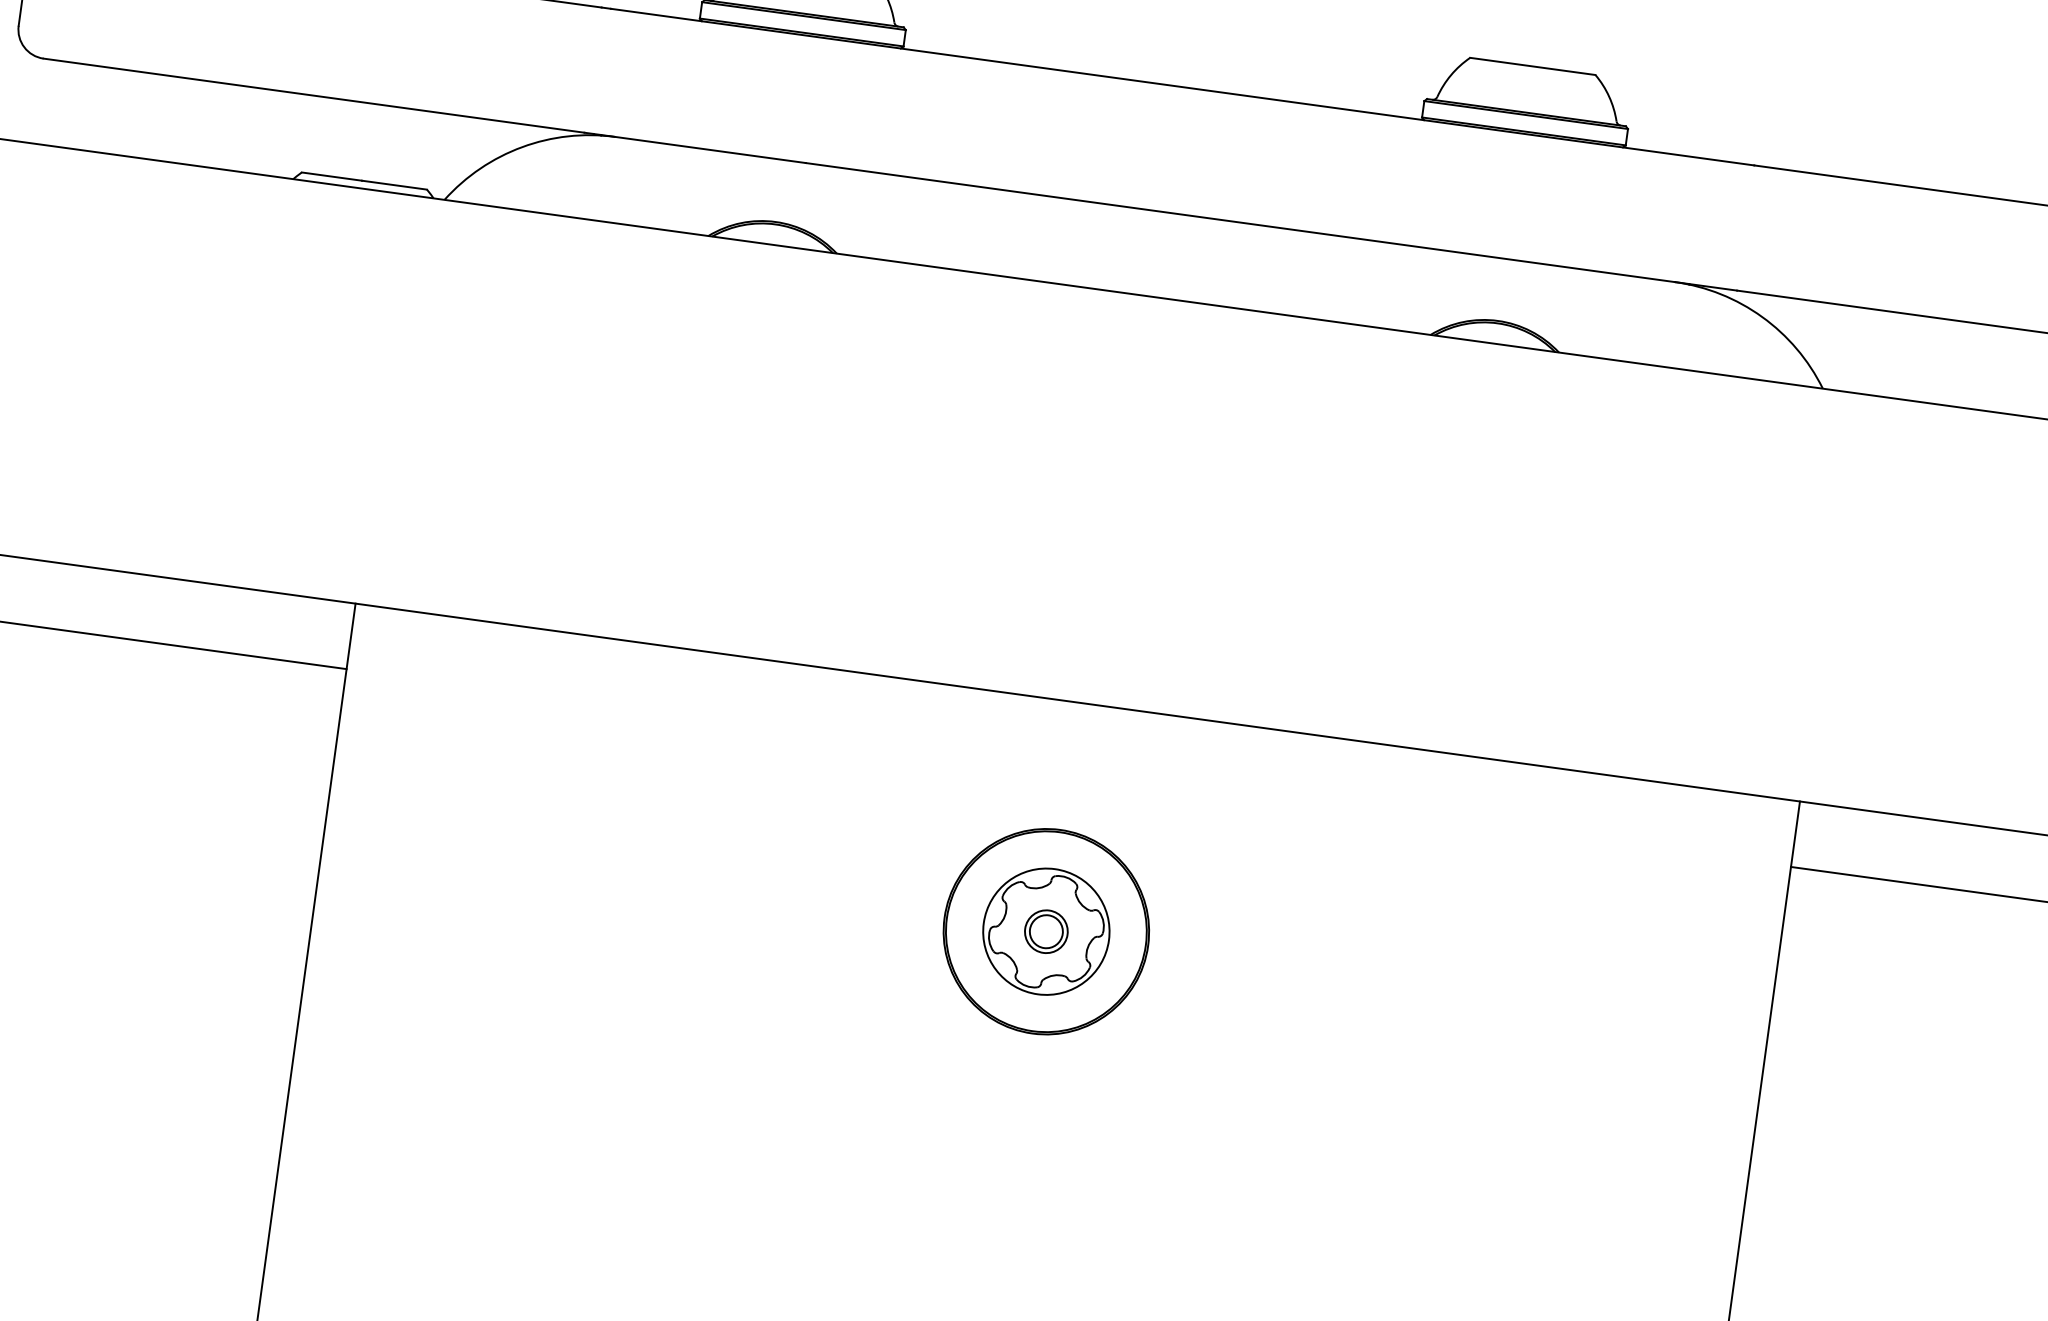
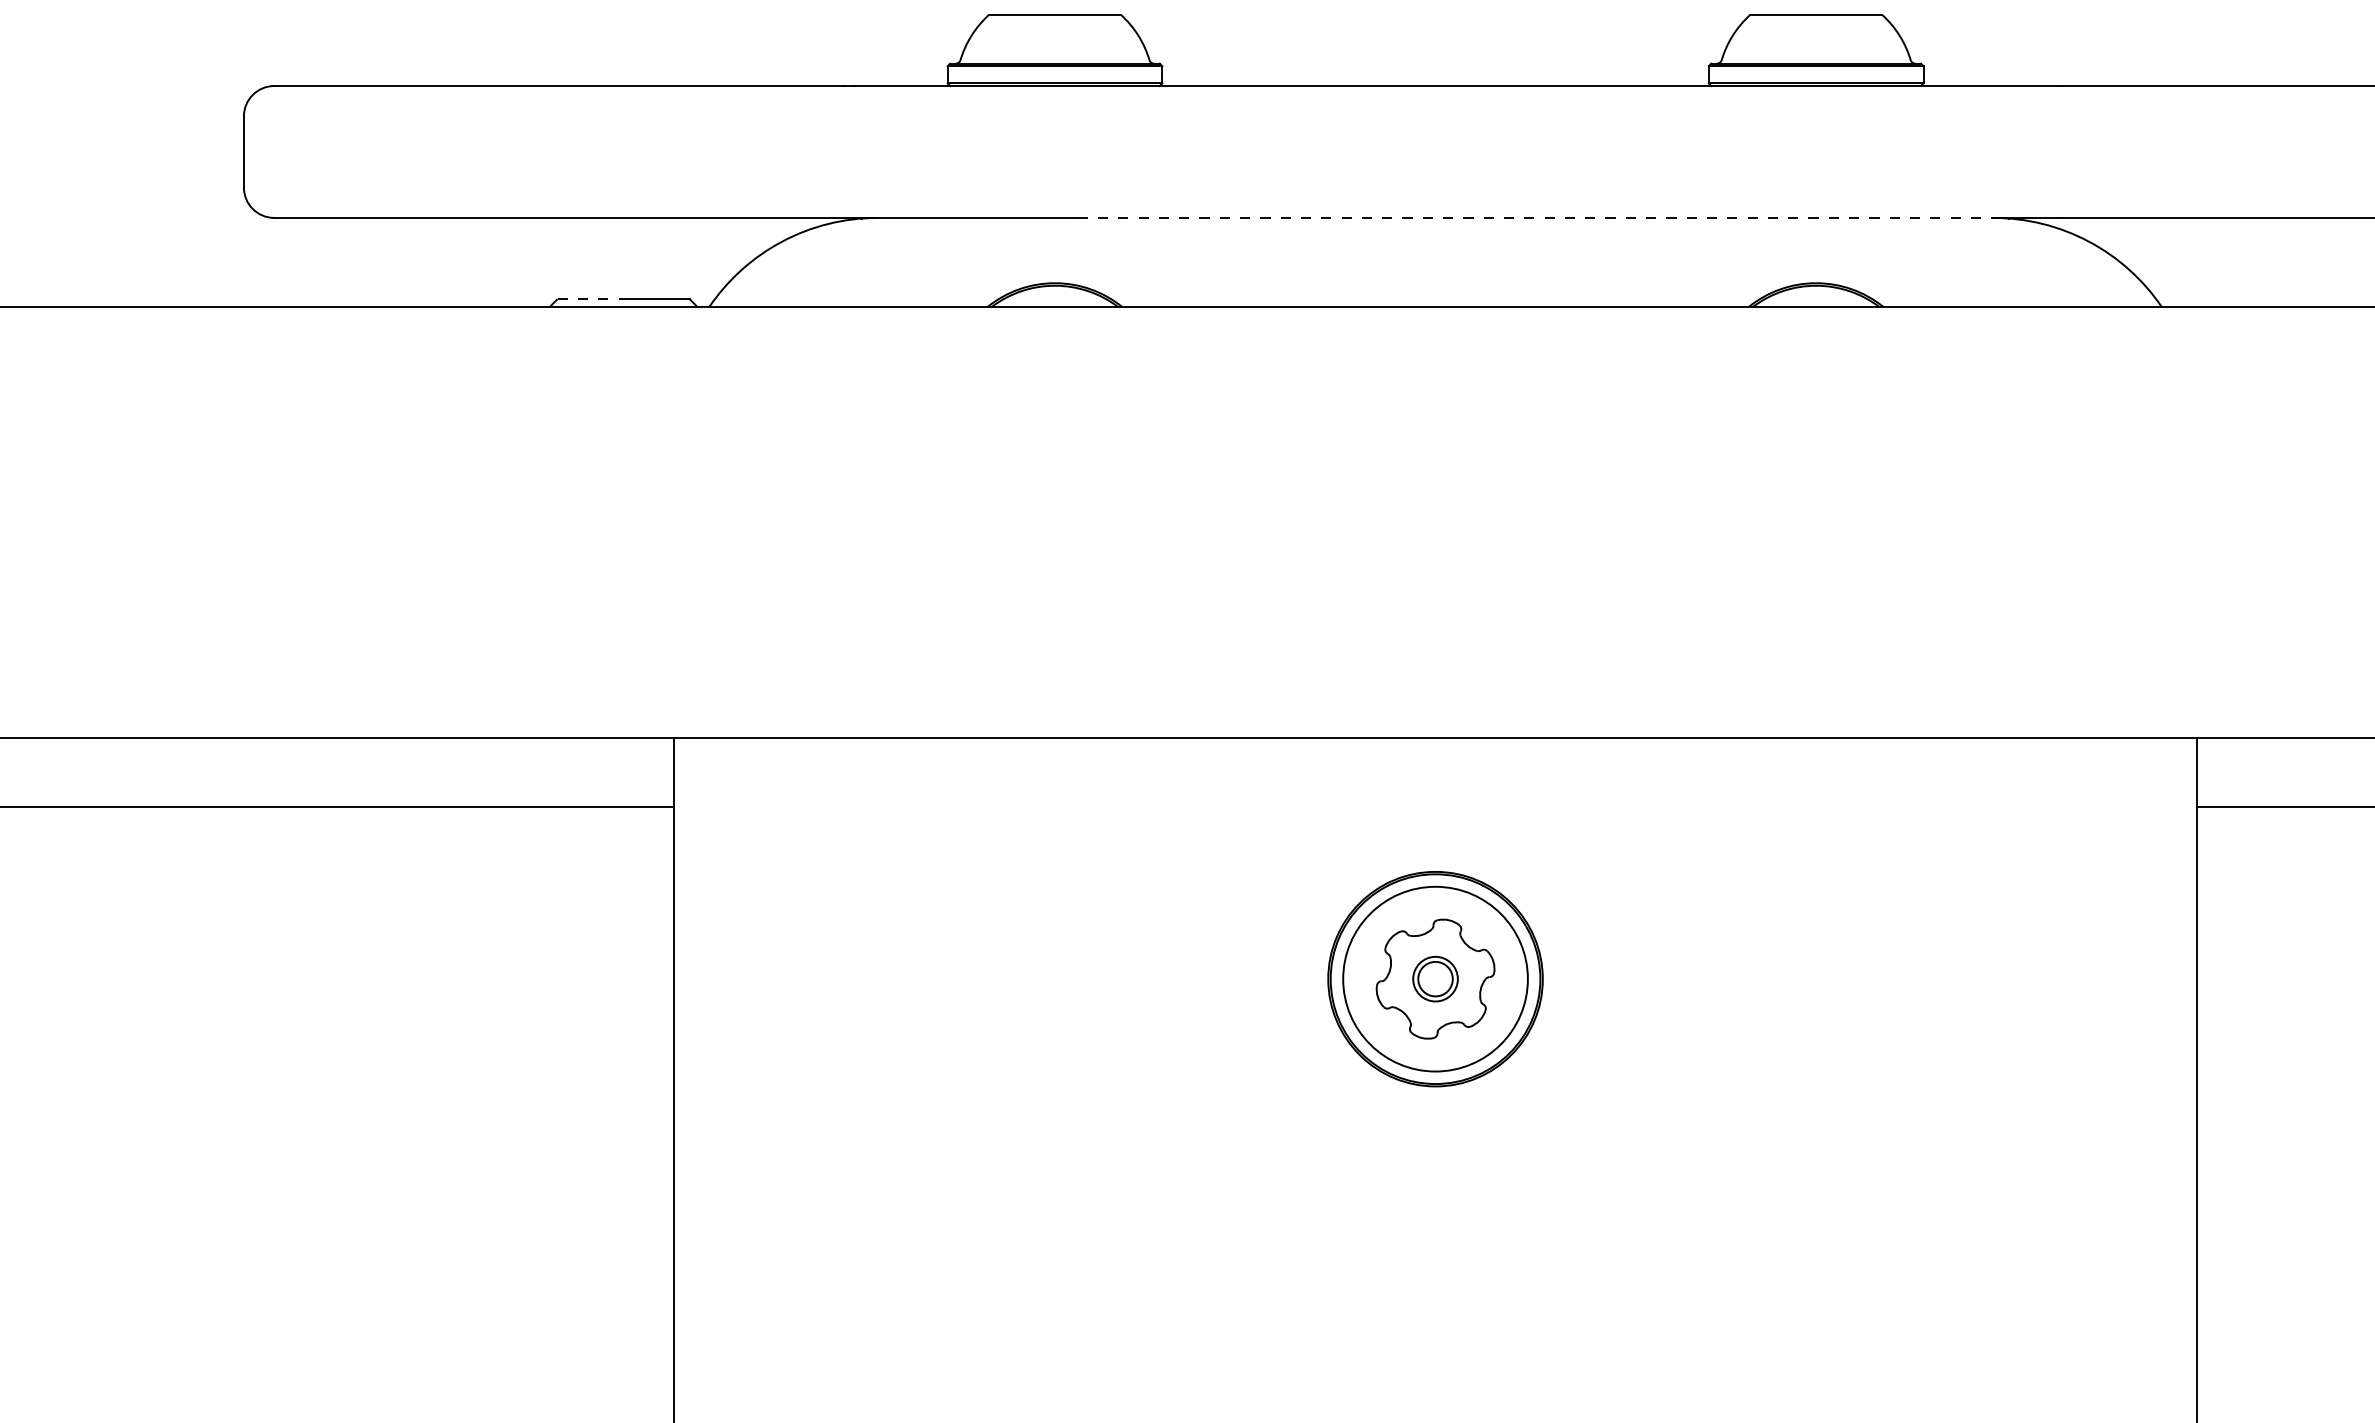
line: (332, 176) -> (589, 299), solid -> dashed
line: (1241, 222) -> (1536, 217), solid -> dashed
circle: (1046, 932) -> (1435, 979), size x1.4

